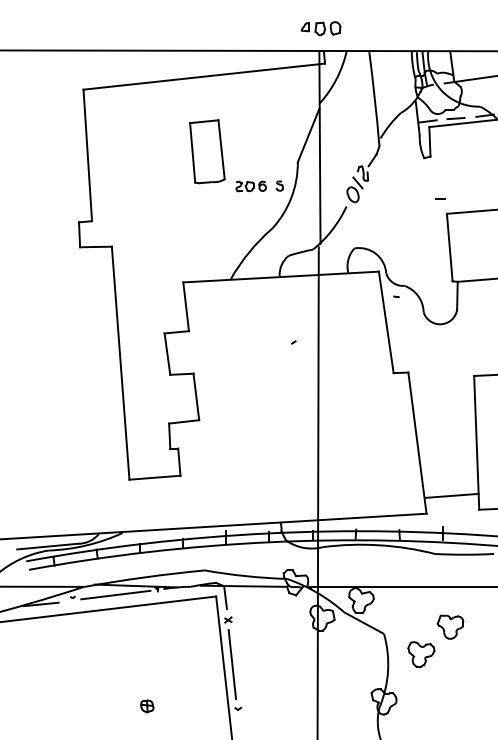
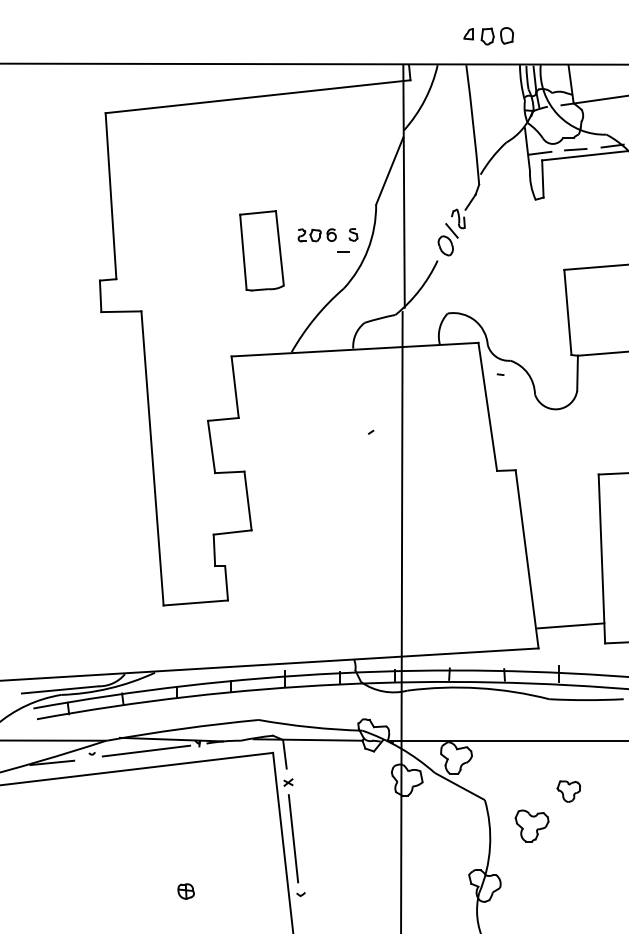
part: (320, 28) -> (488, 35), moved
part: (207, 151) -> (262, 250), moved
line: (440, 198) -> (344, 251), moved
part: (450, 626) -> (568, 790), size x0.7

